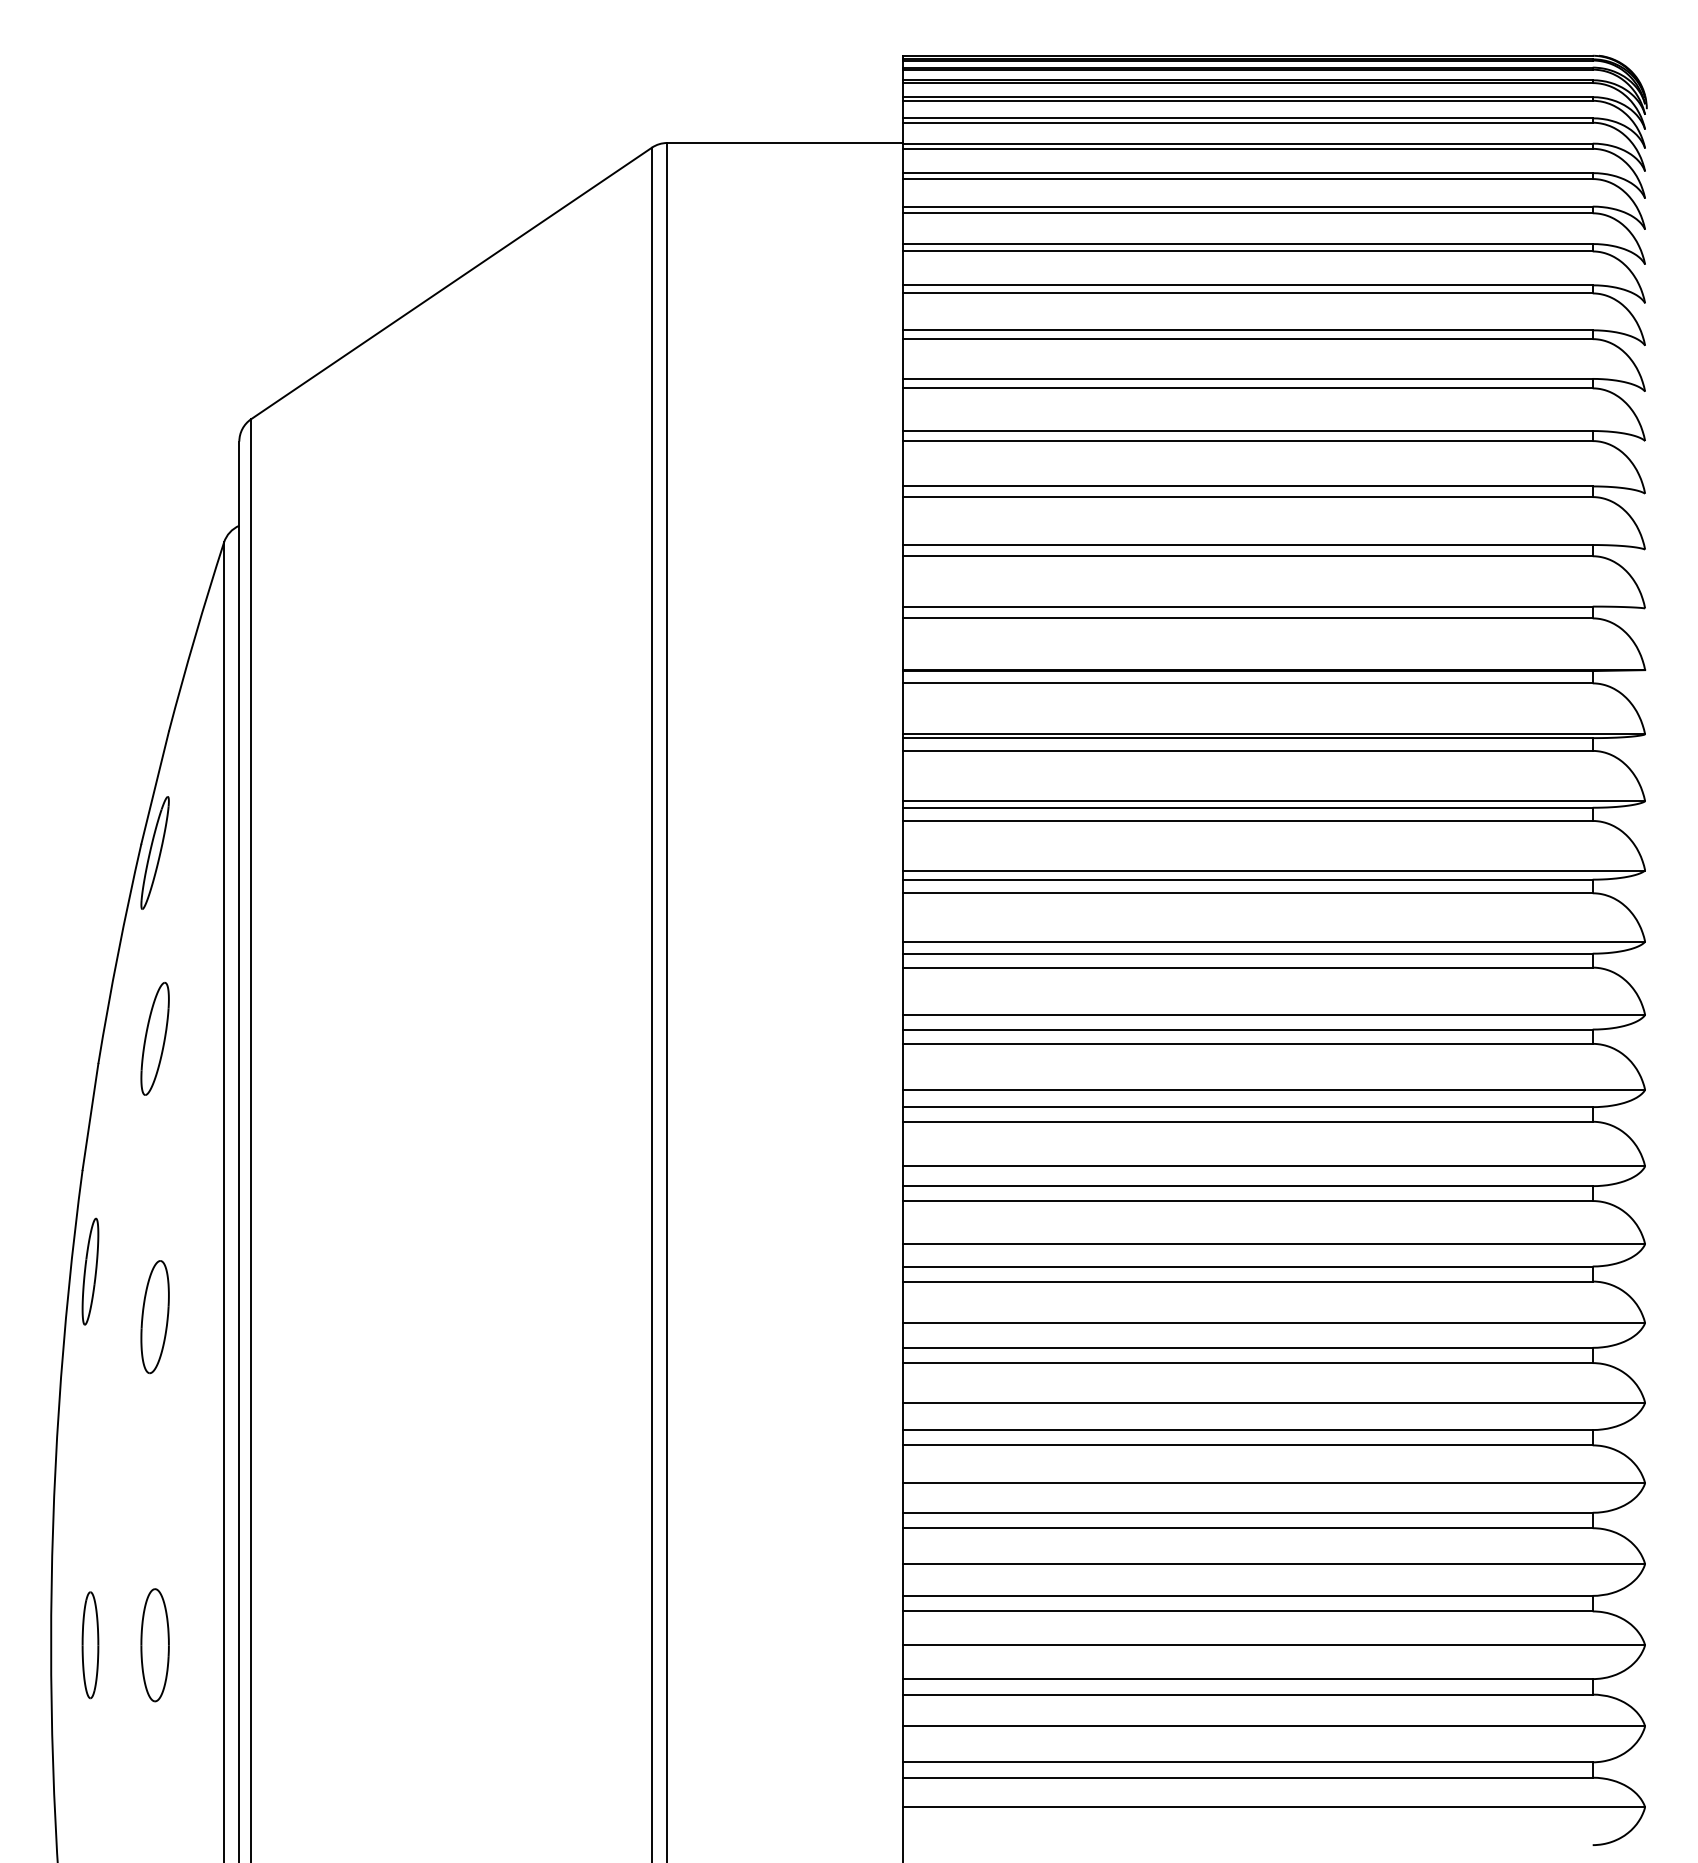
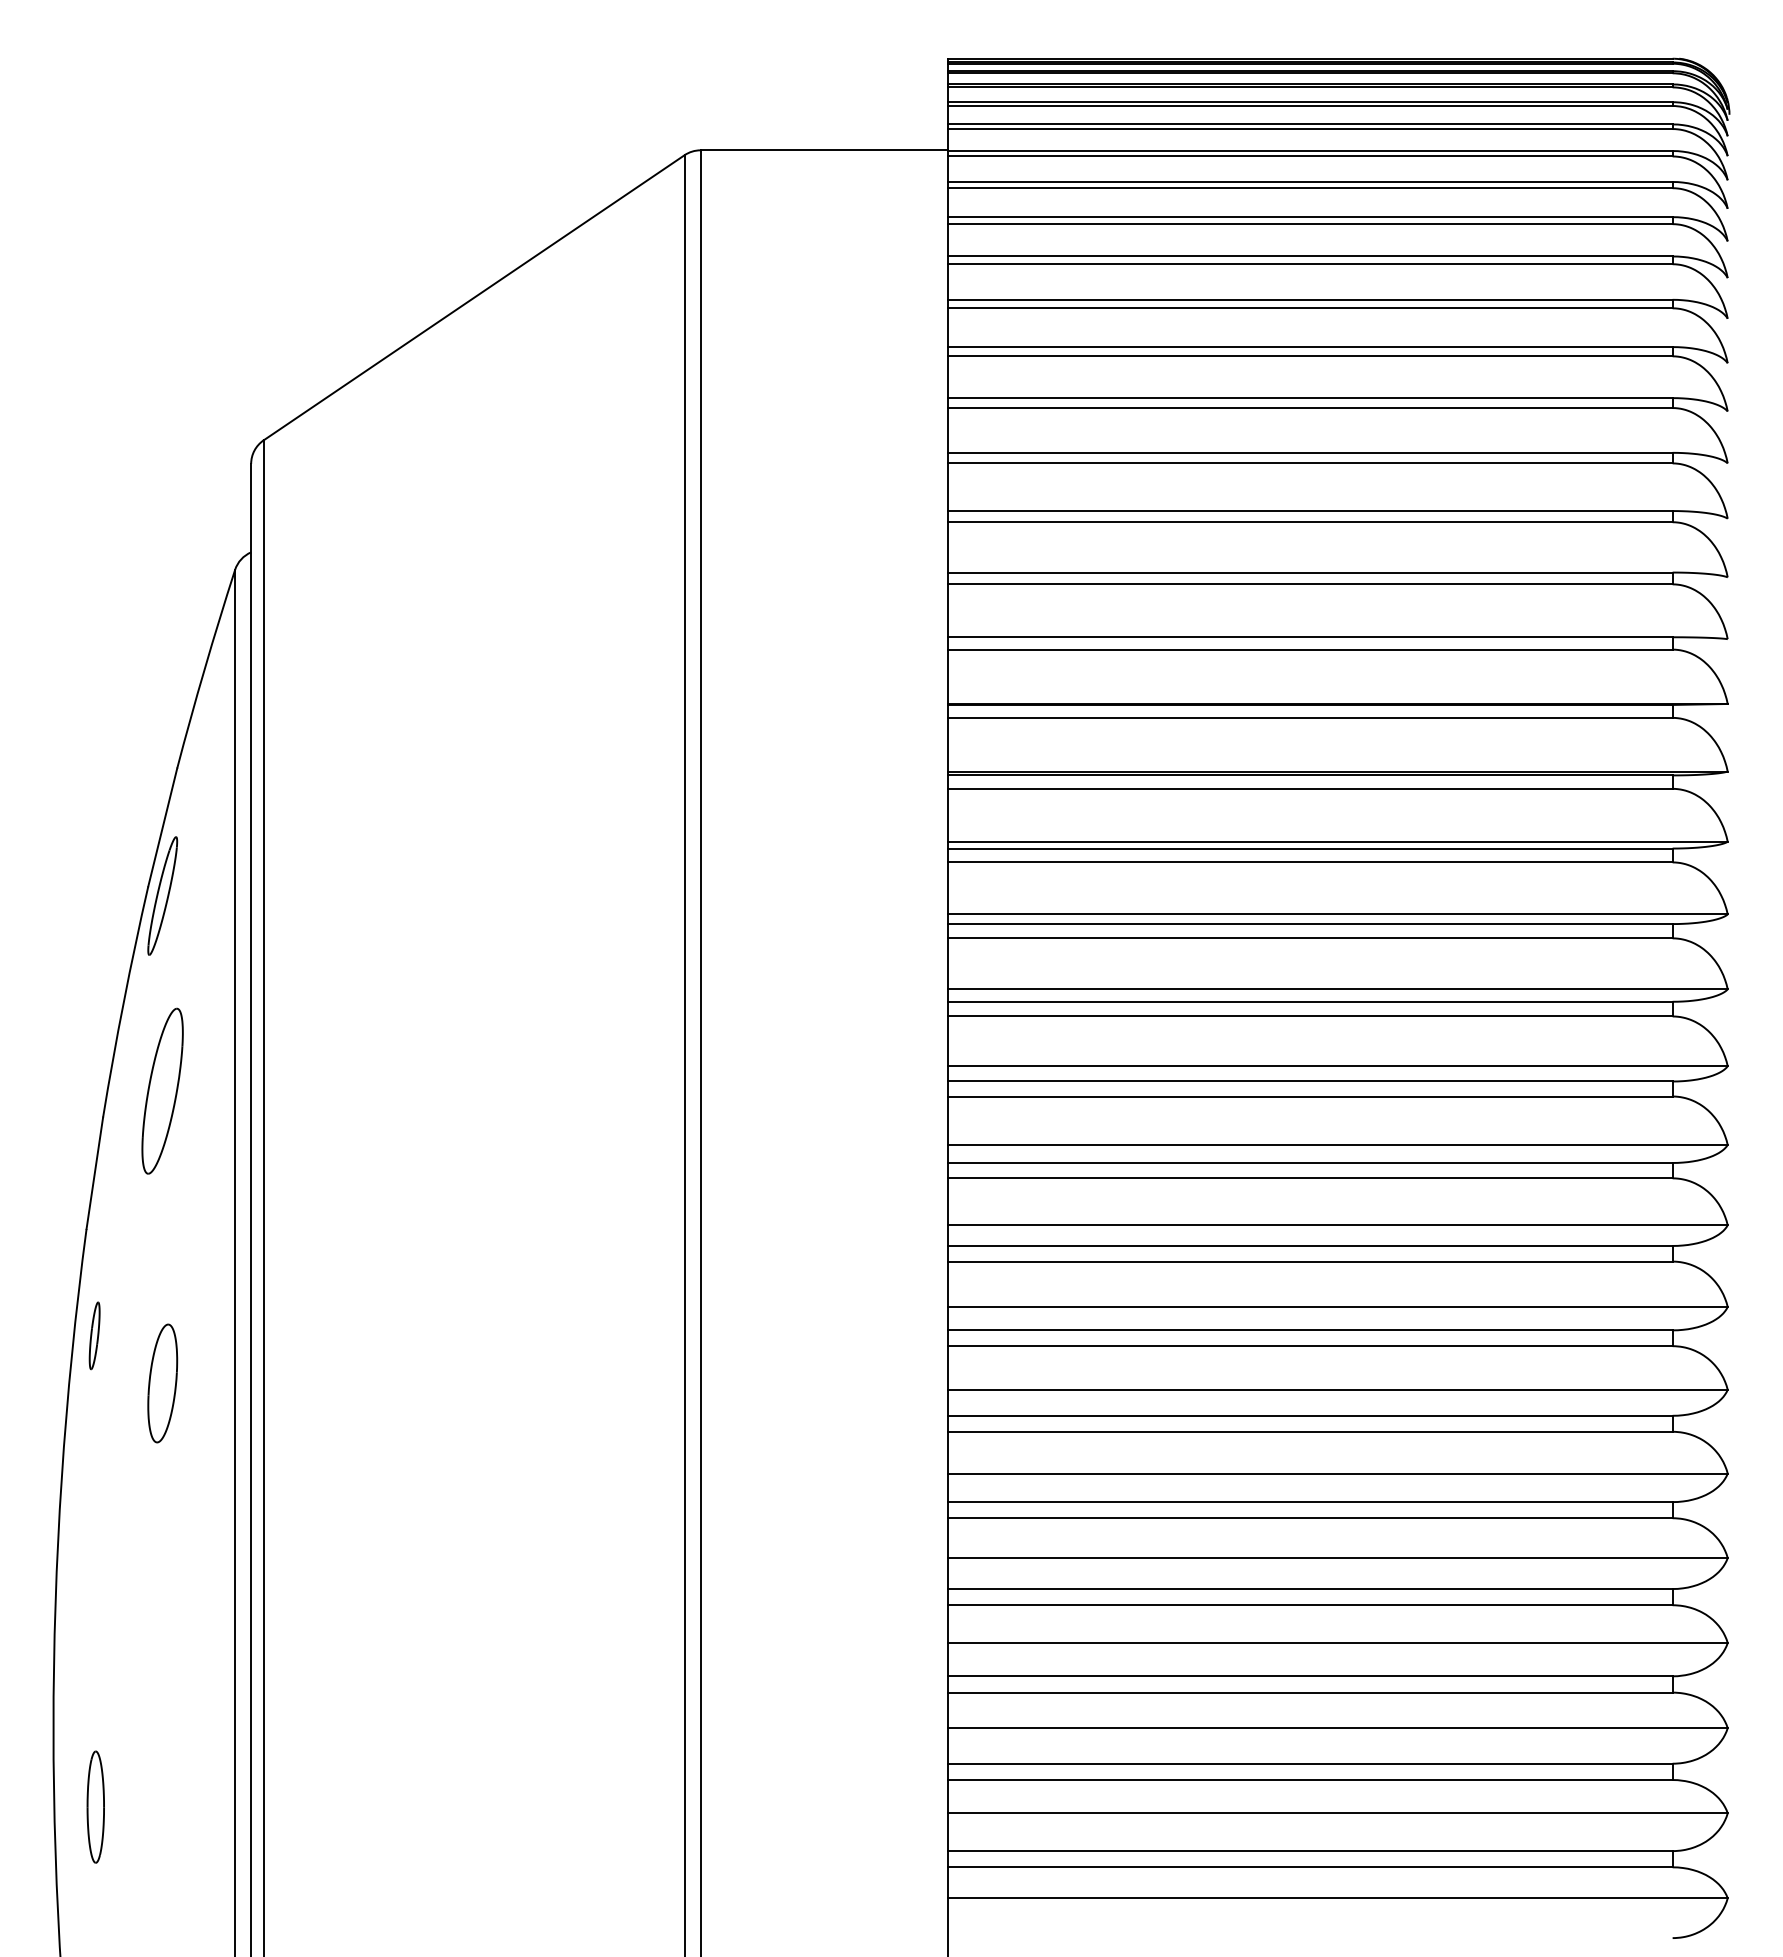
part: (154, 1039) -> (162, 1091), size x1.4
part: (90, 1271) -> (94, 1335), size x0.6
part: (90, 1644) -> (95, 1806), moved
part: (154, 1644) -> (162, 1727), removed

